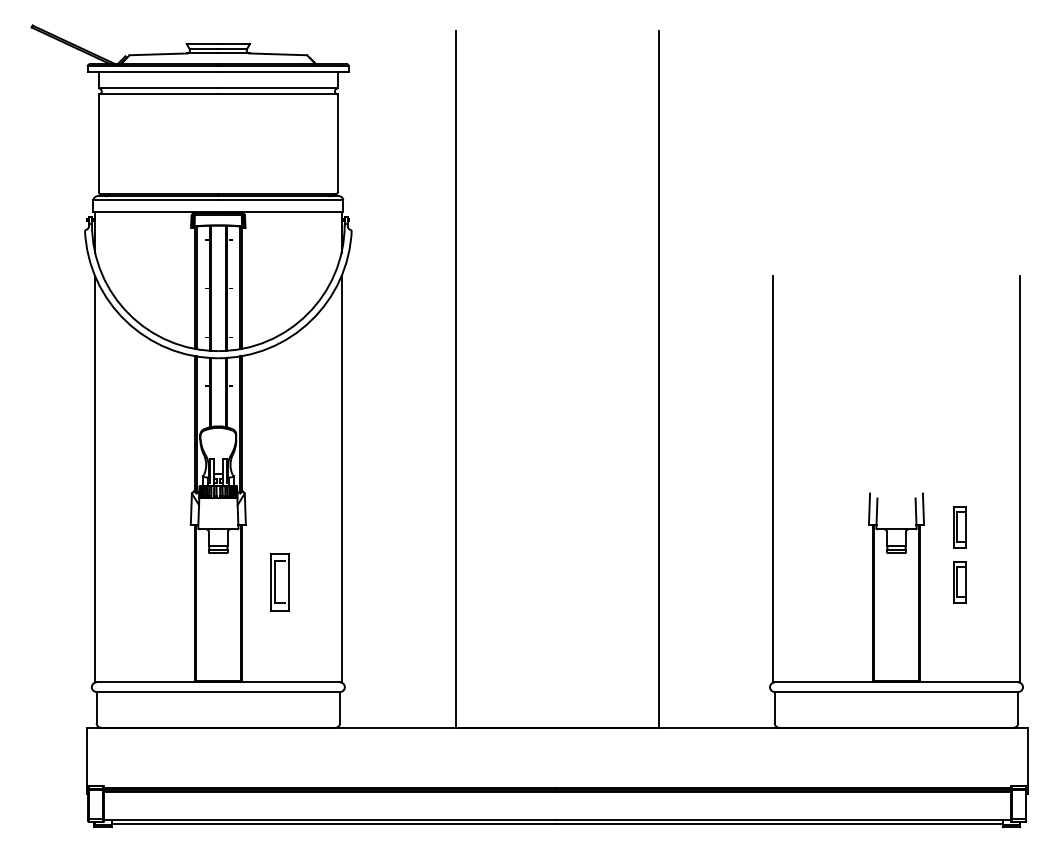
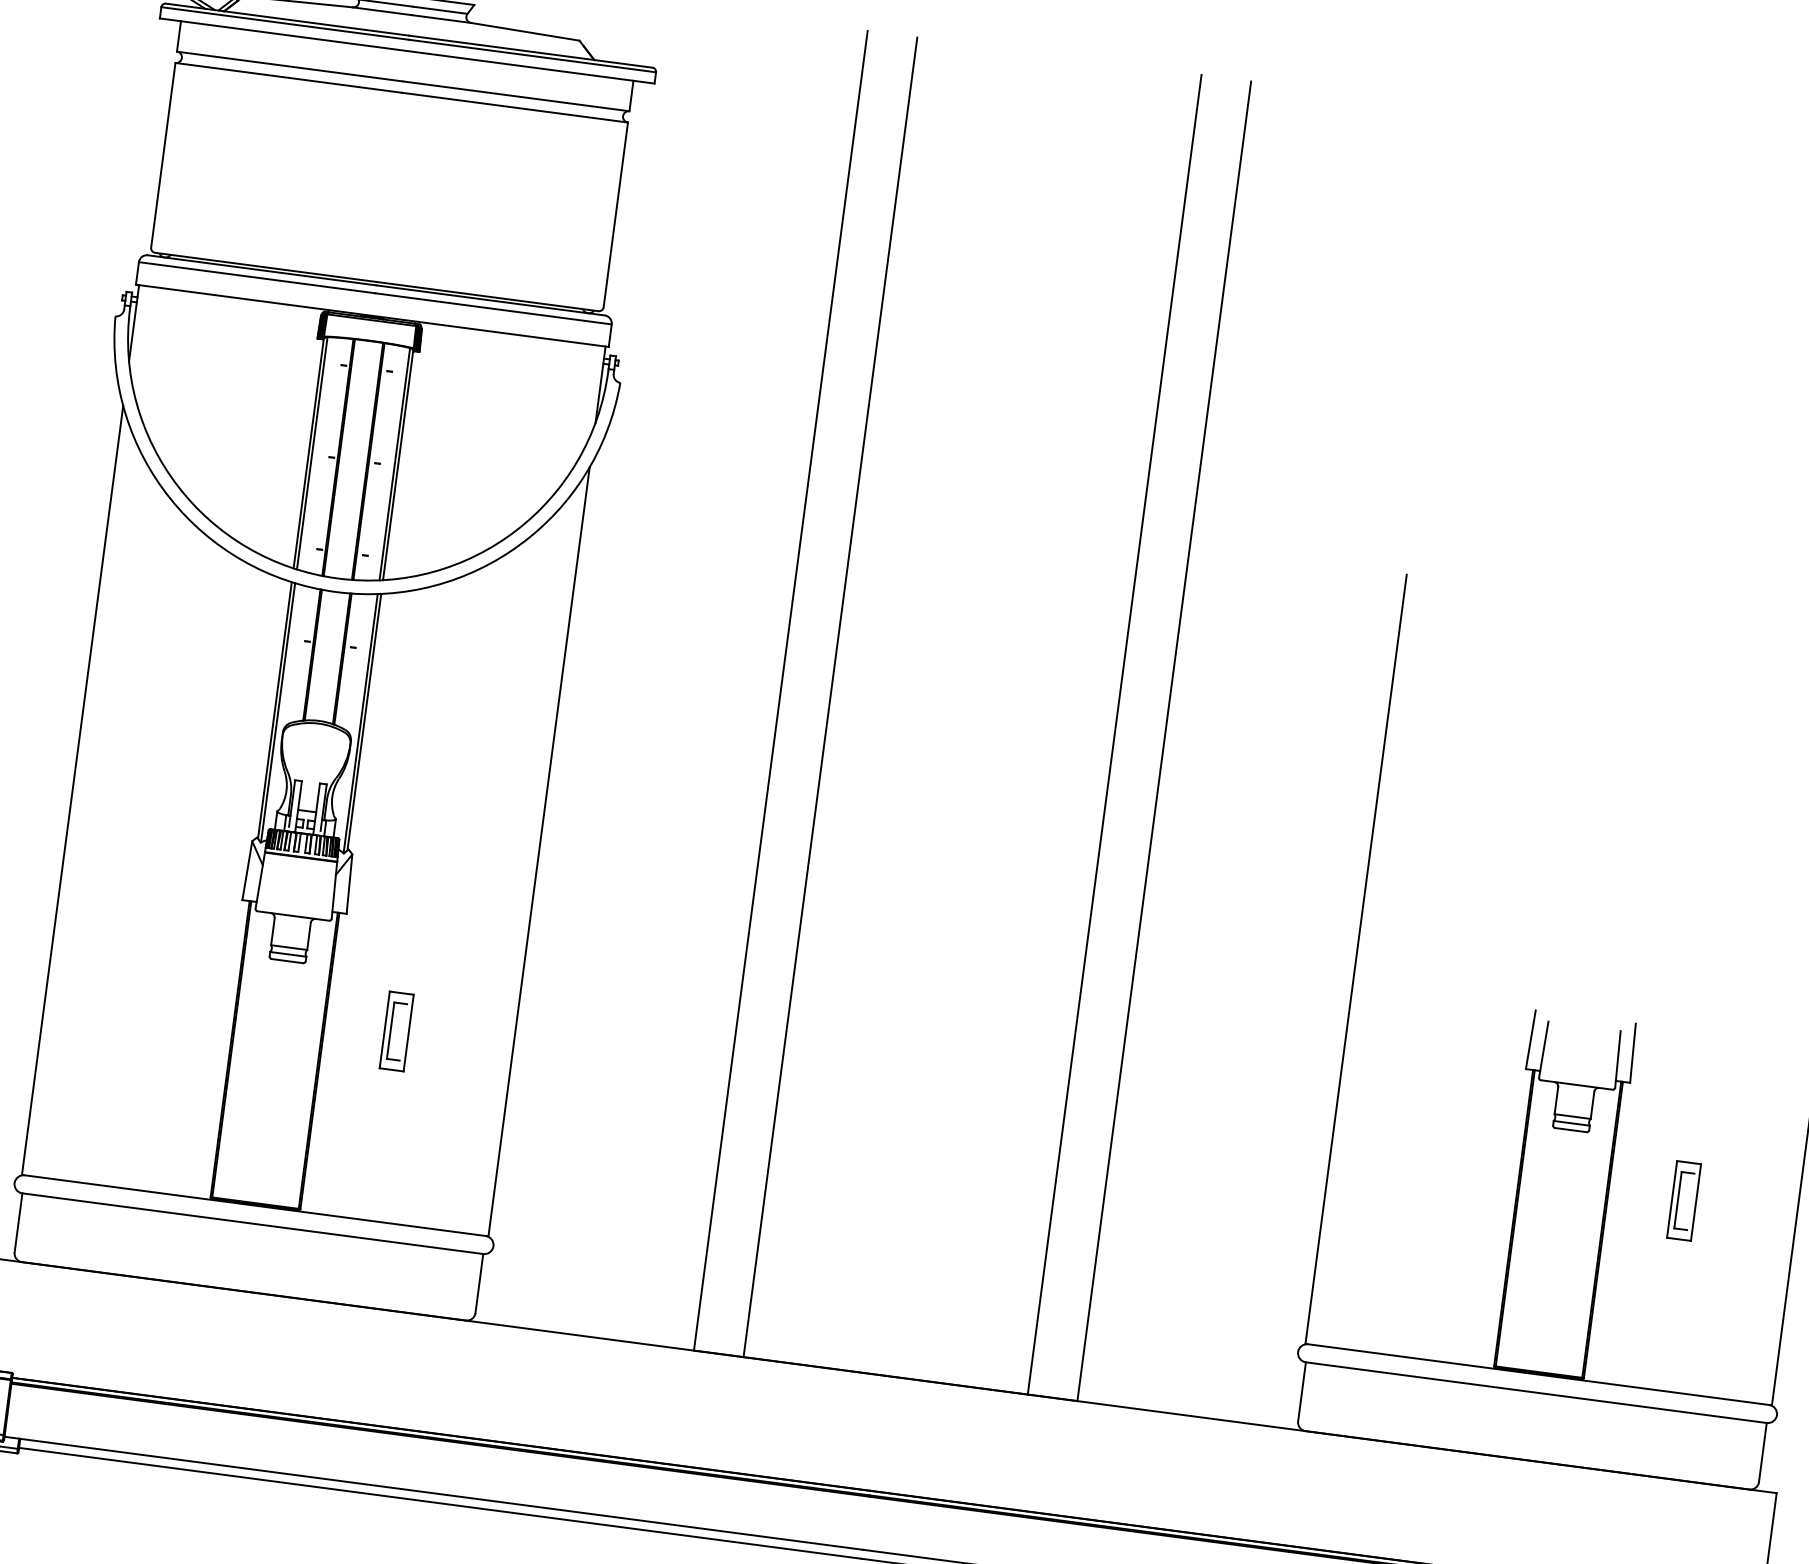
line: (482, 378) -> (830, 696), added
line: (632, 378) -> (1114, 733), added
part: (959, 527) -> (1696, 1097), removed
part: (279, 582) -> (395, 1031), size x0.71

